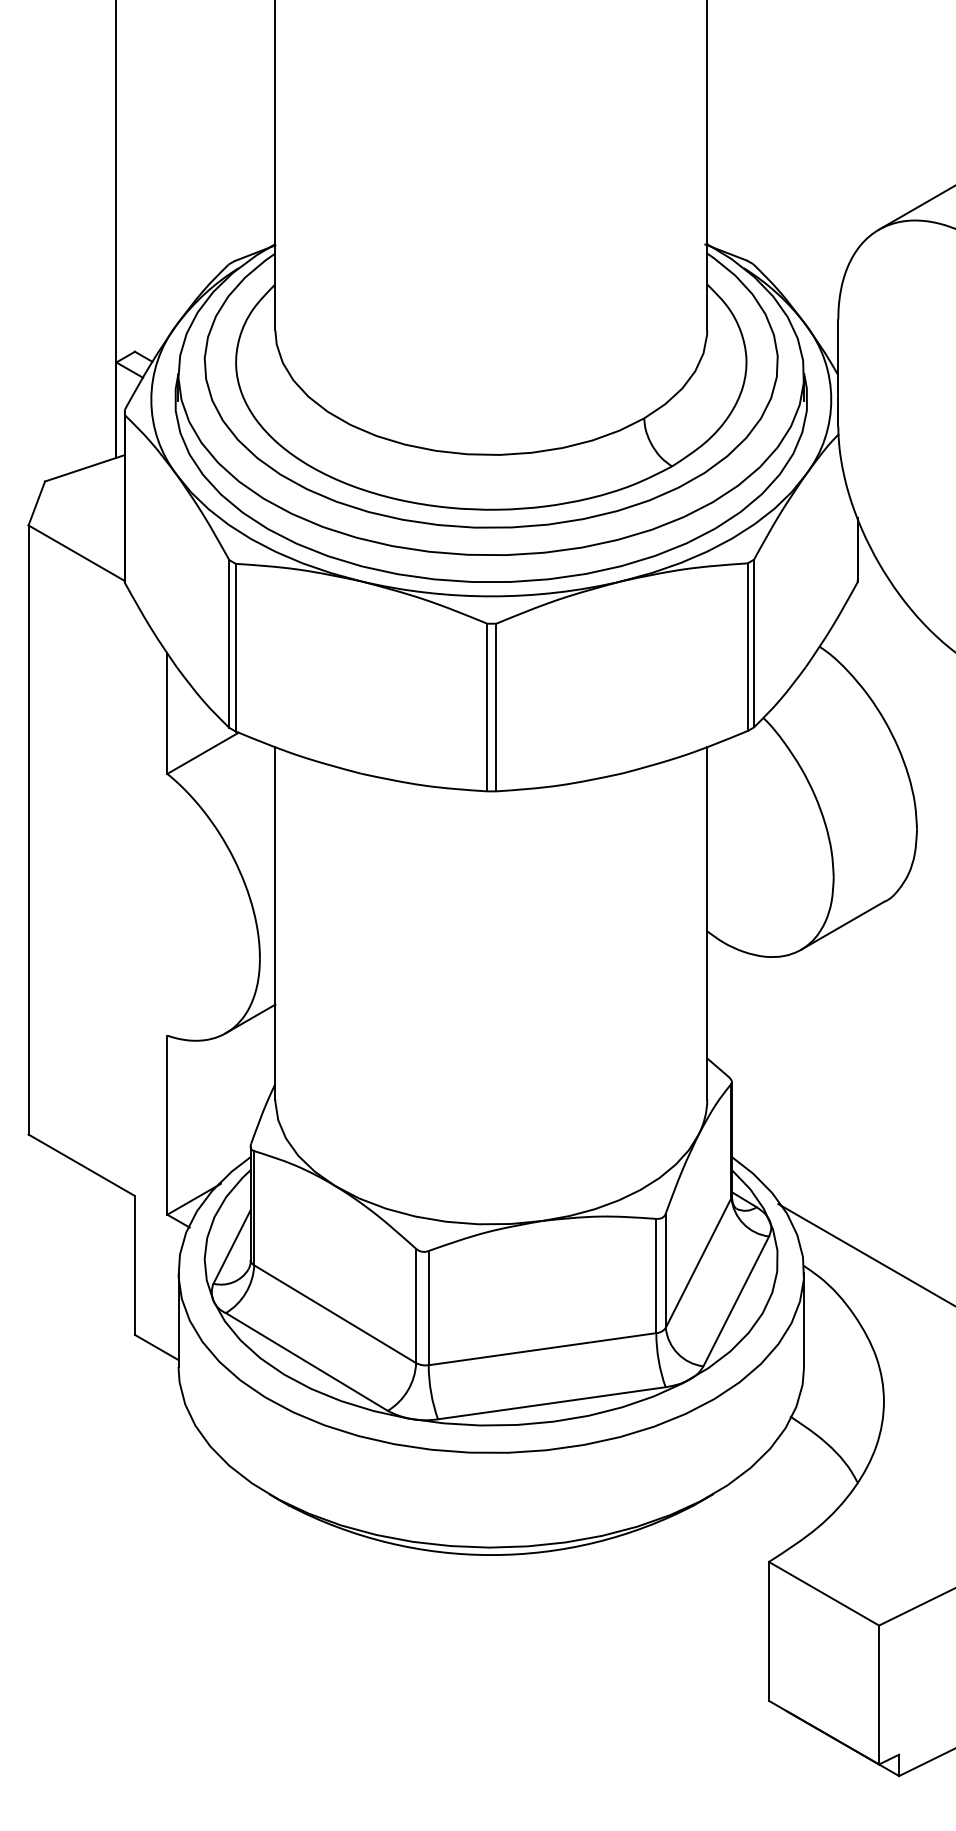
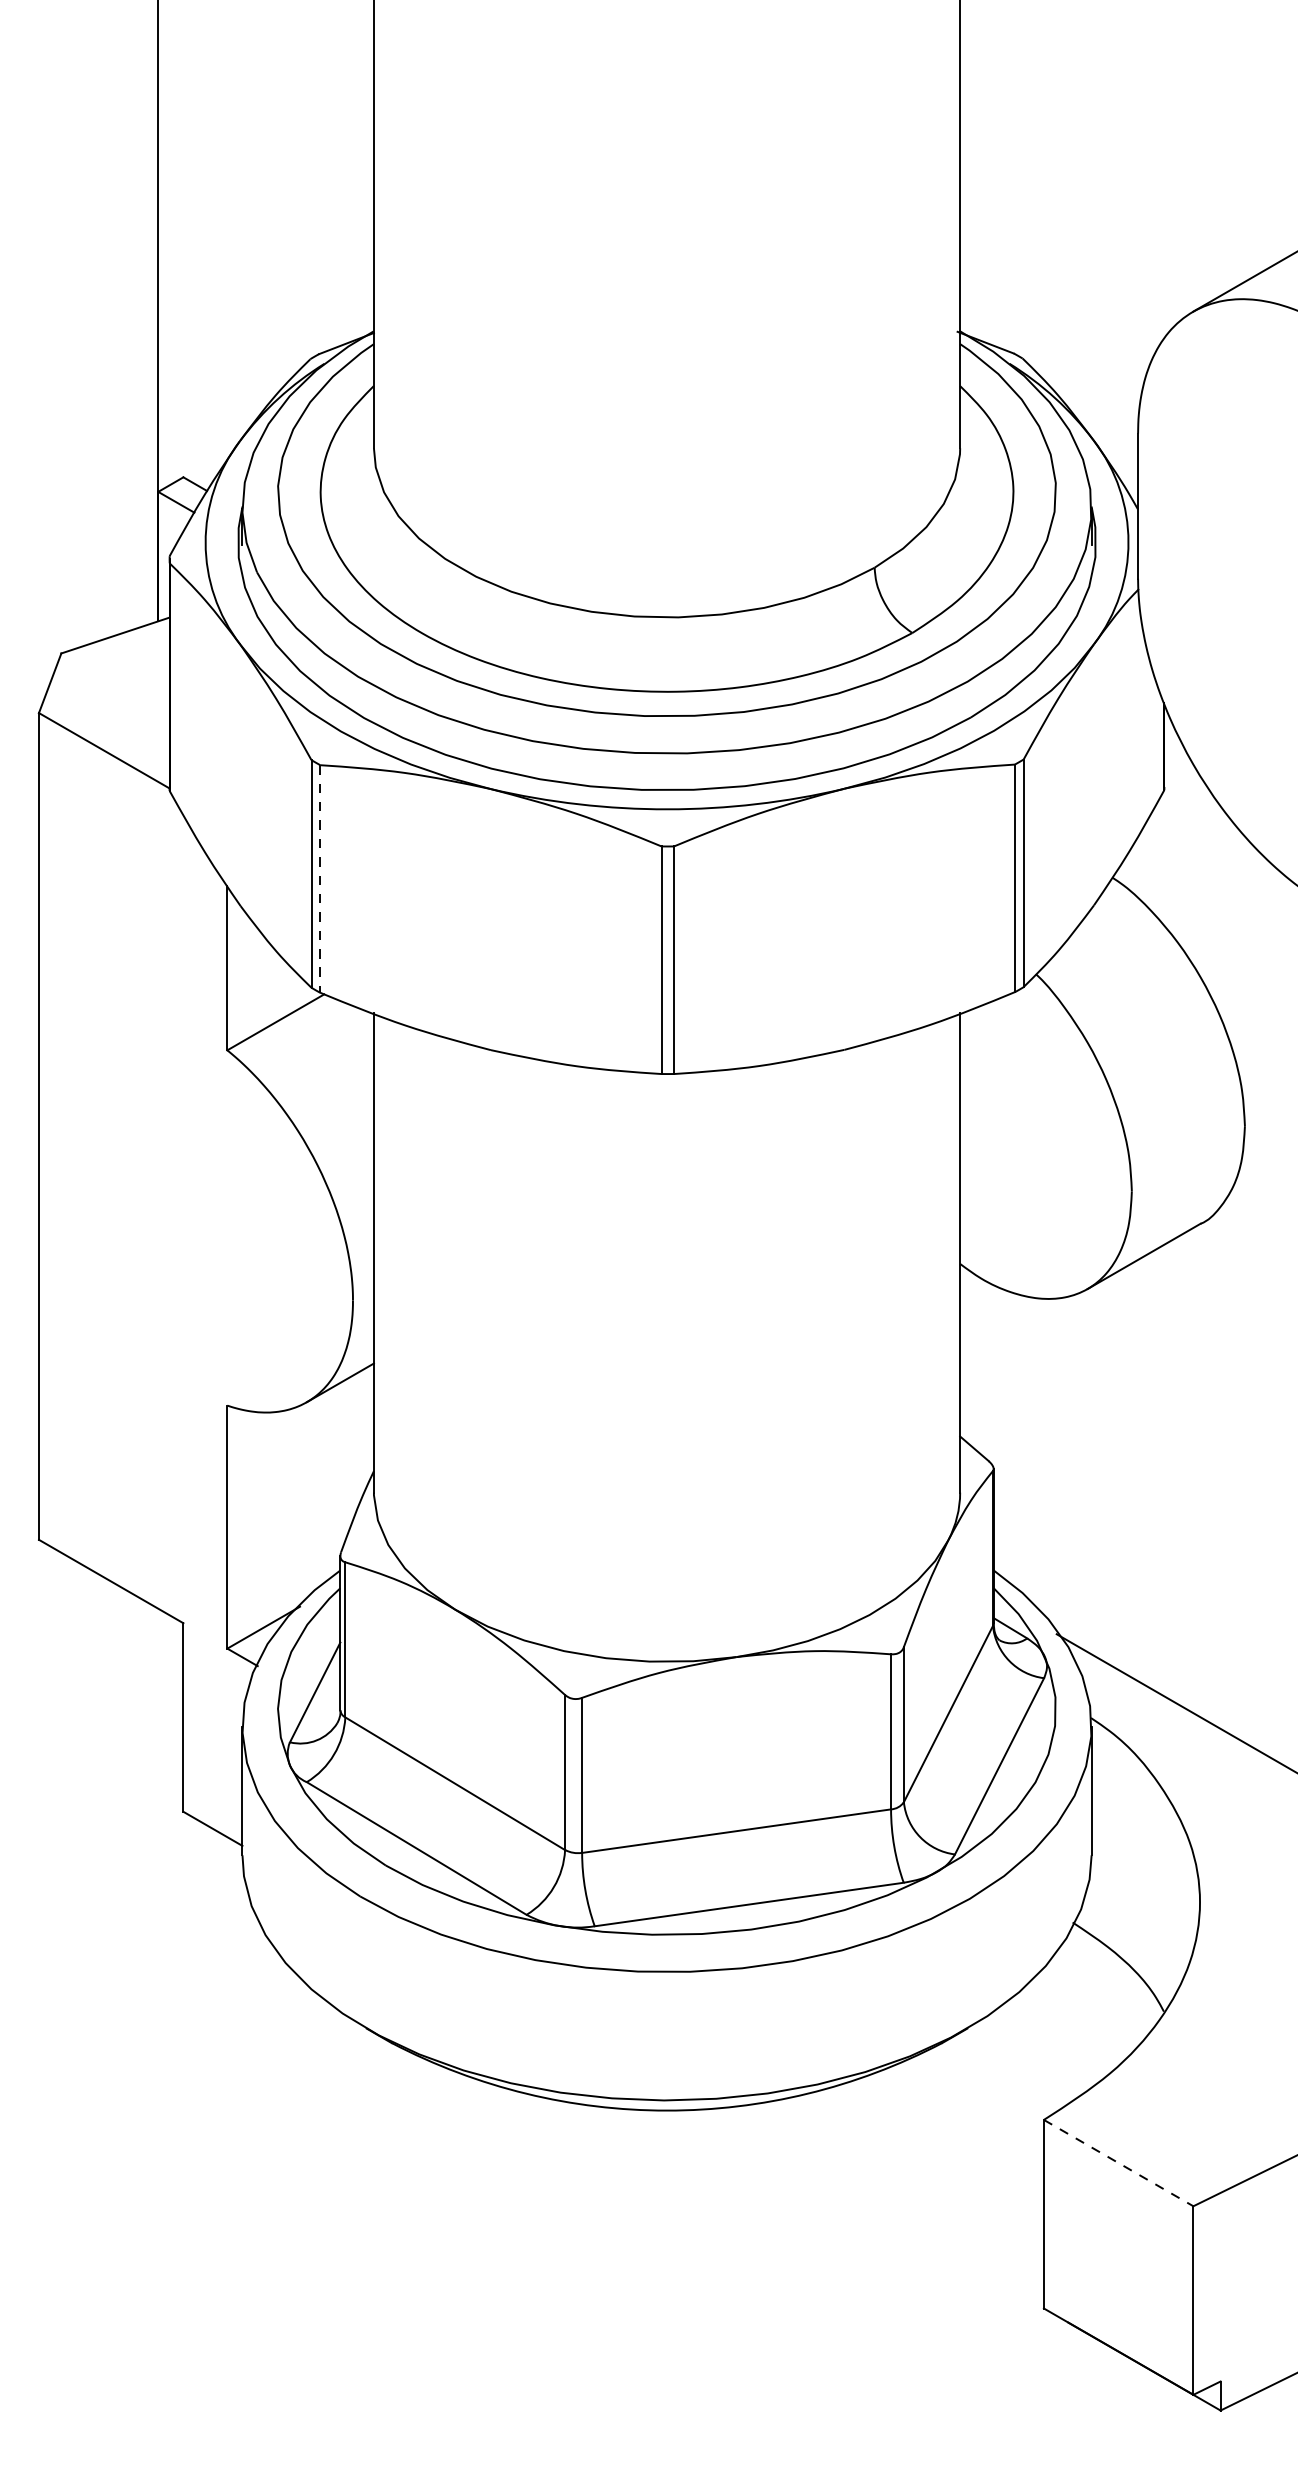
line: (235, 647) -> (319, 878), solid -> dashed
line: (824, 1593) -> (1119, 2162), solid -> dashed

